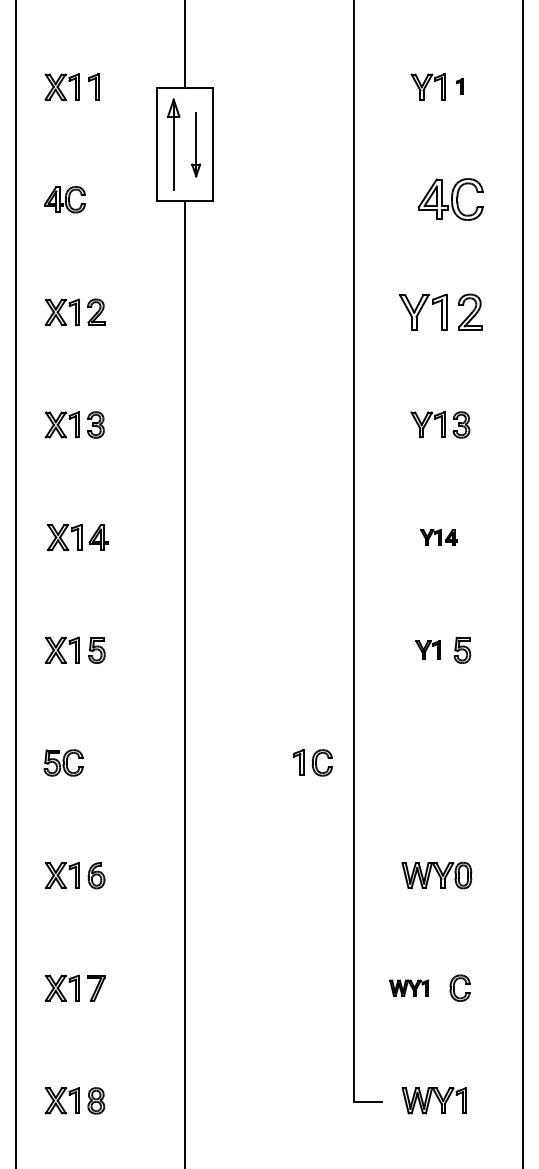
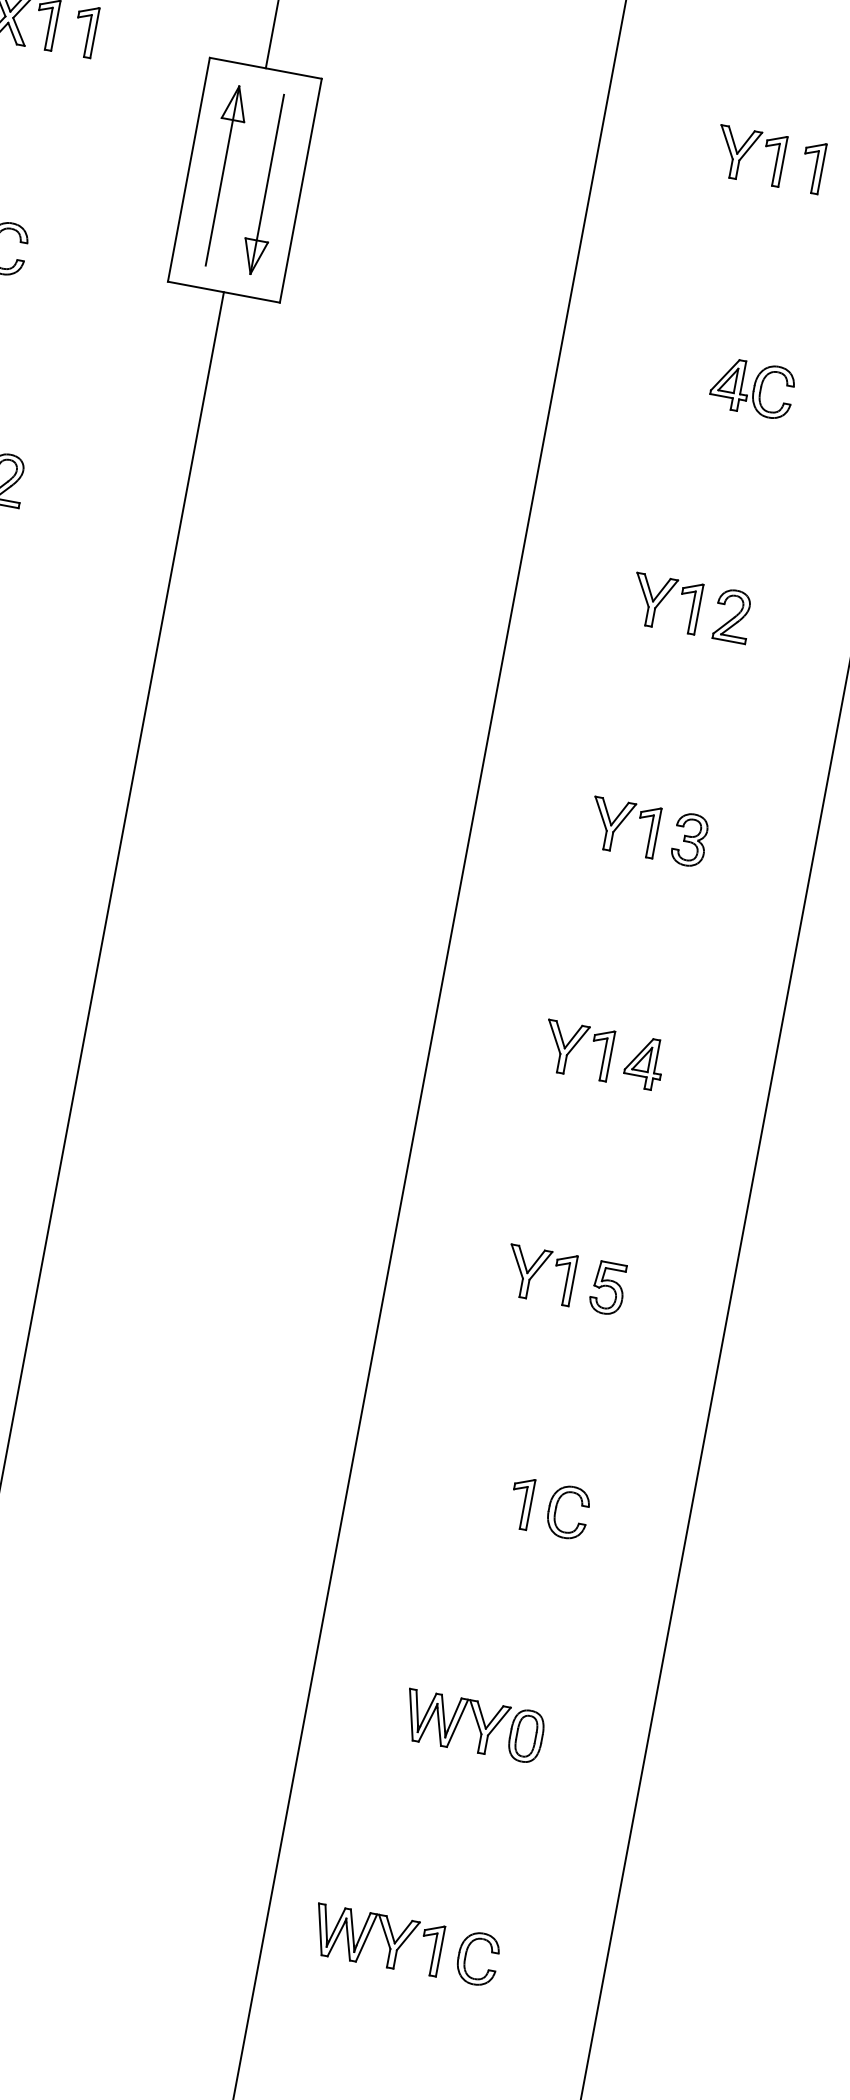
part: (459, 86) -> (812, 166), size x1.67
part: (195, 144) -> (265, 183), size x1.43
part: (450, 199) -> (752, 387), size x0.62
part: (440, 311) -> (690, 606), size x0.71
part: (438, 537) -> (602, 1055), size x1.67
part: (427, 649) -> (539, 1273), size x1.43
part: (312, 762) -> (548, 1507), moved
part: (408, 987) -> (375, 1938), size x1.67

